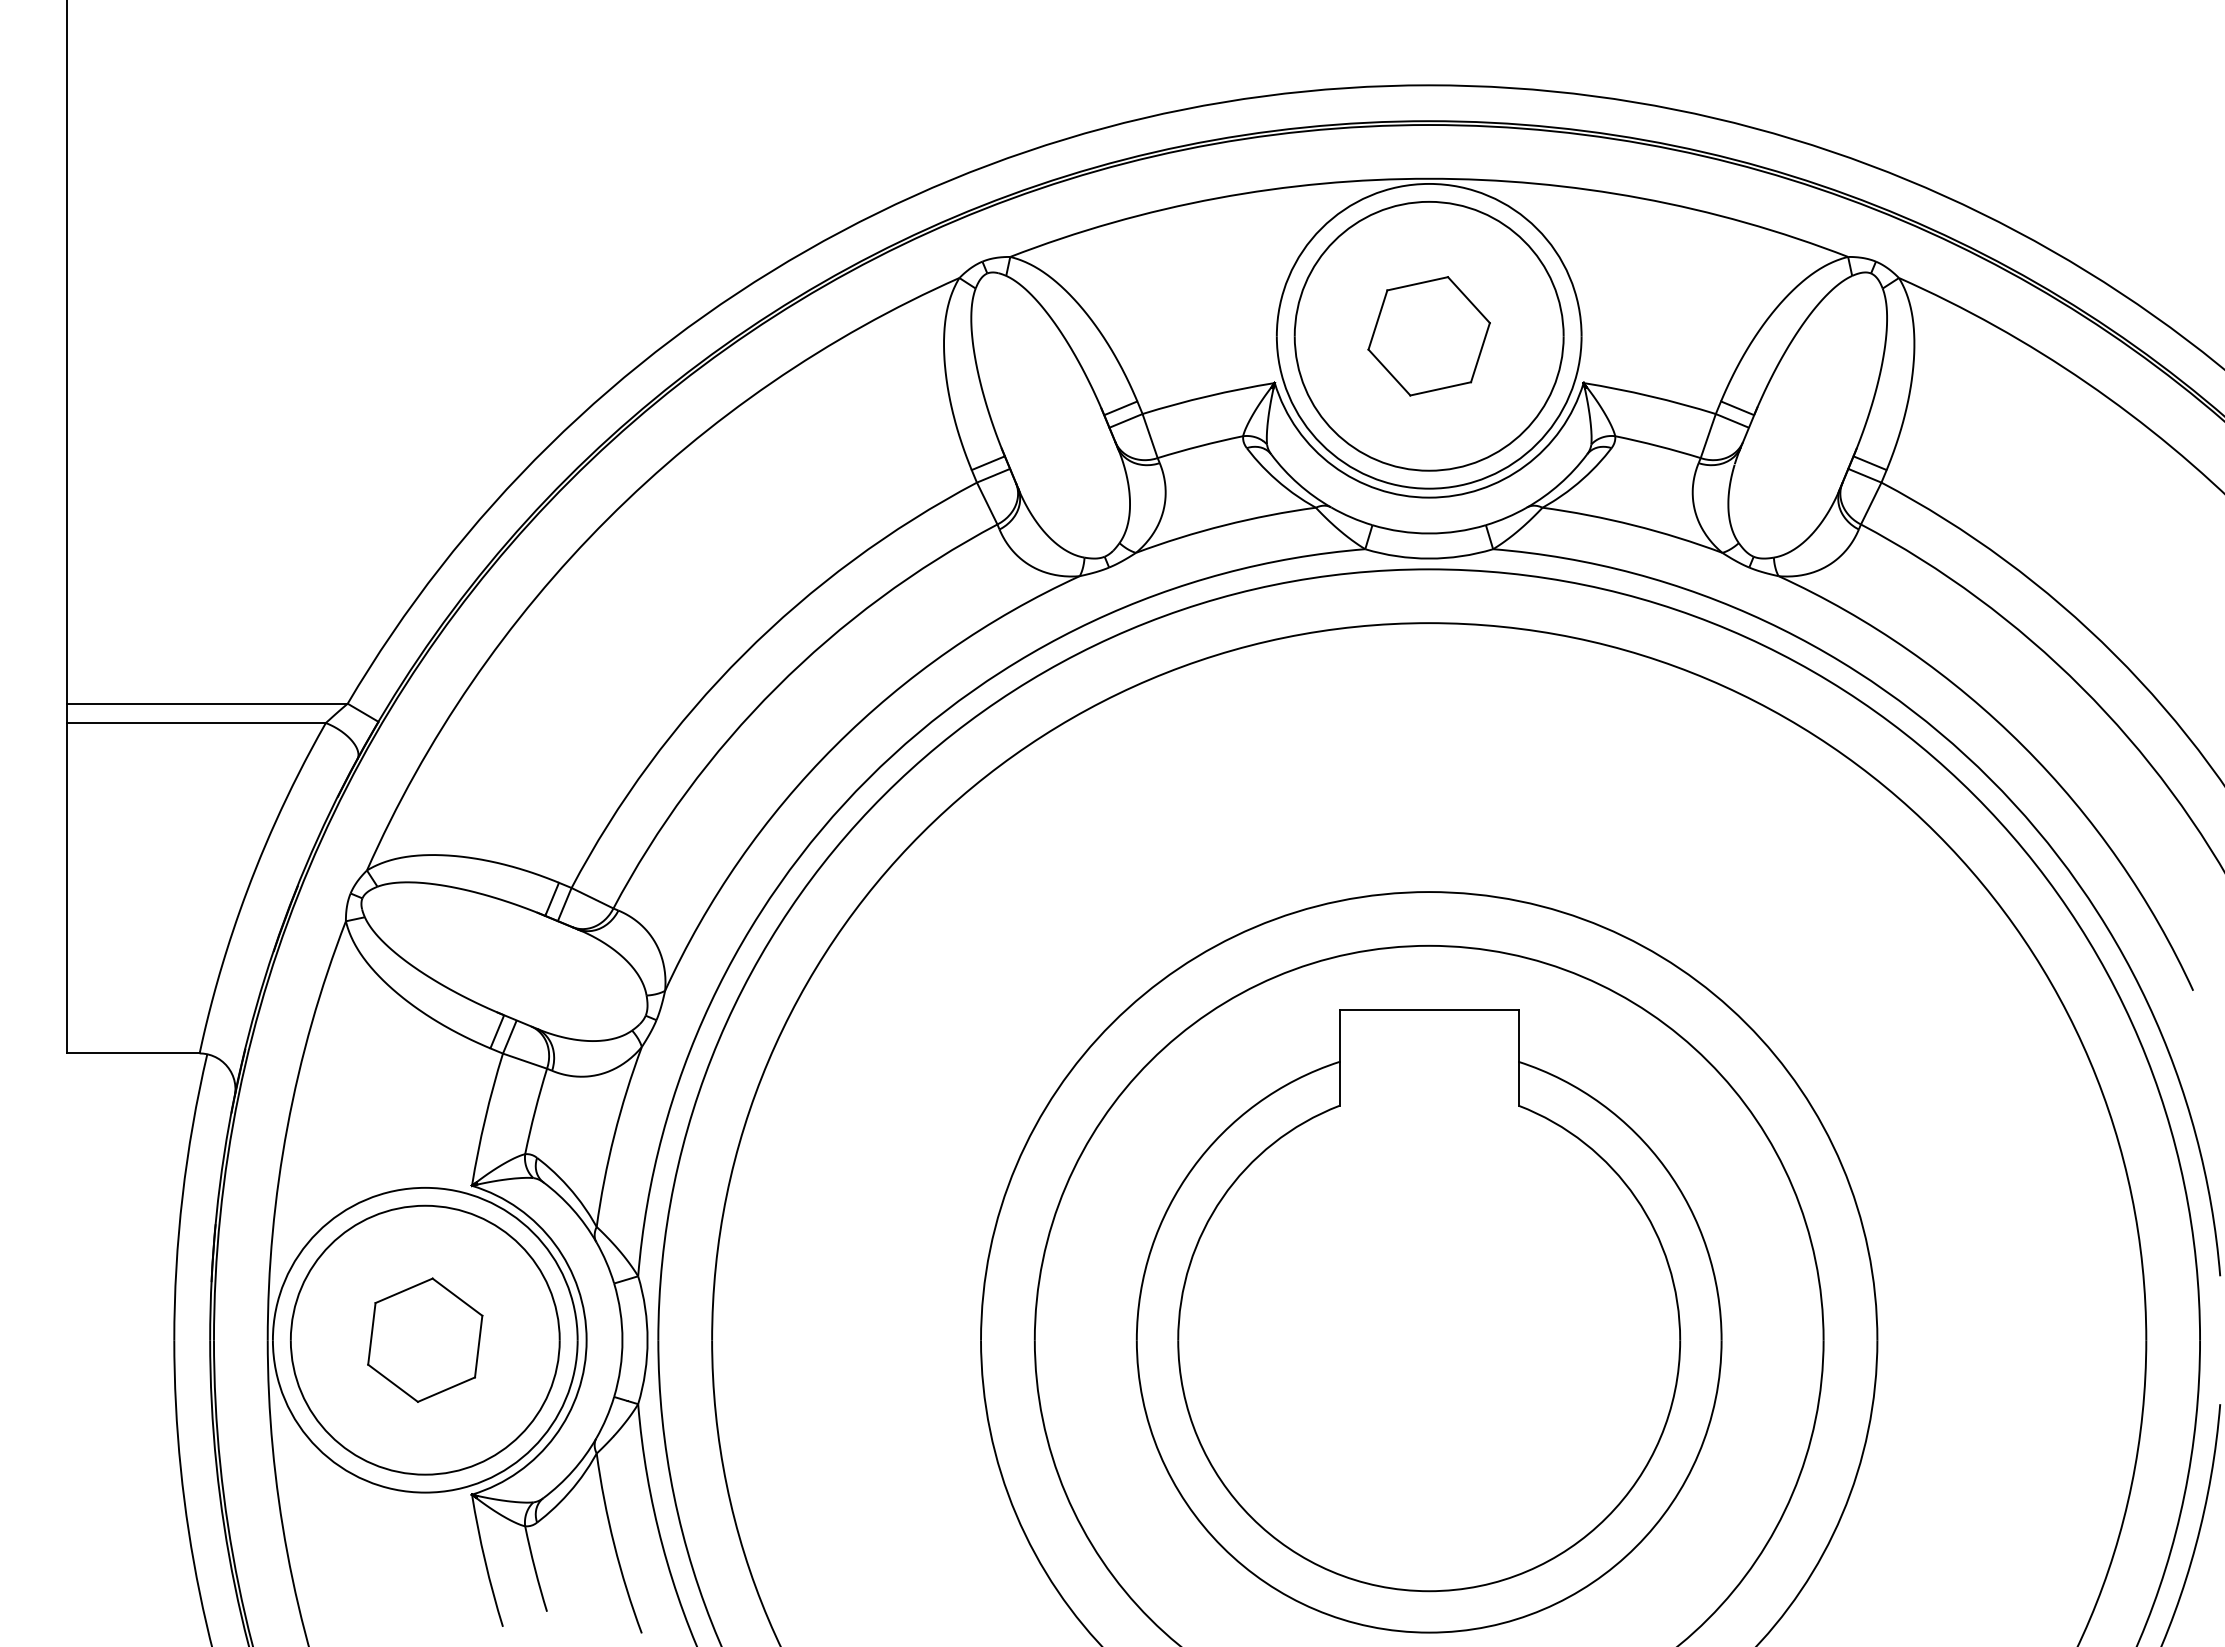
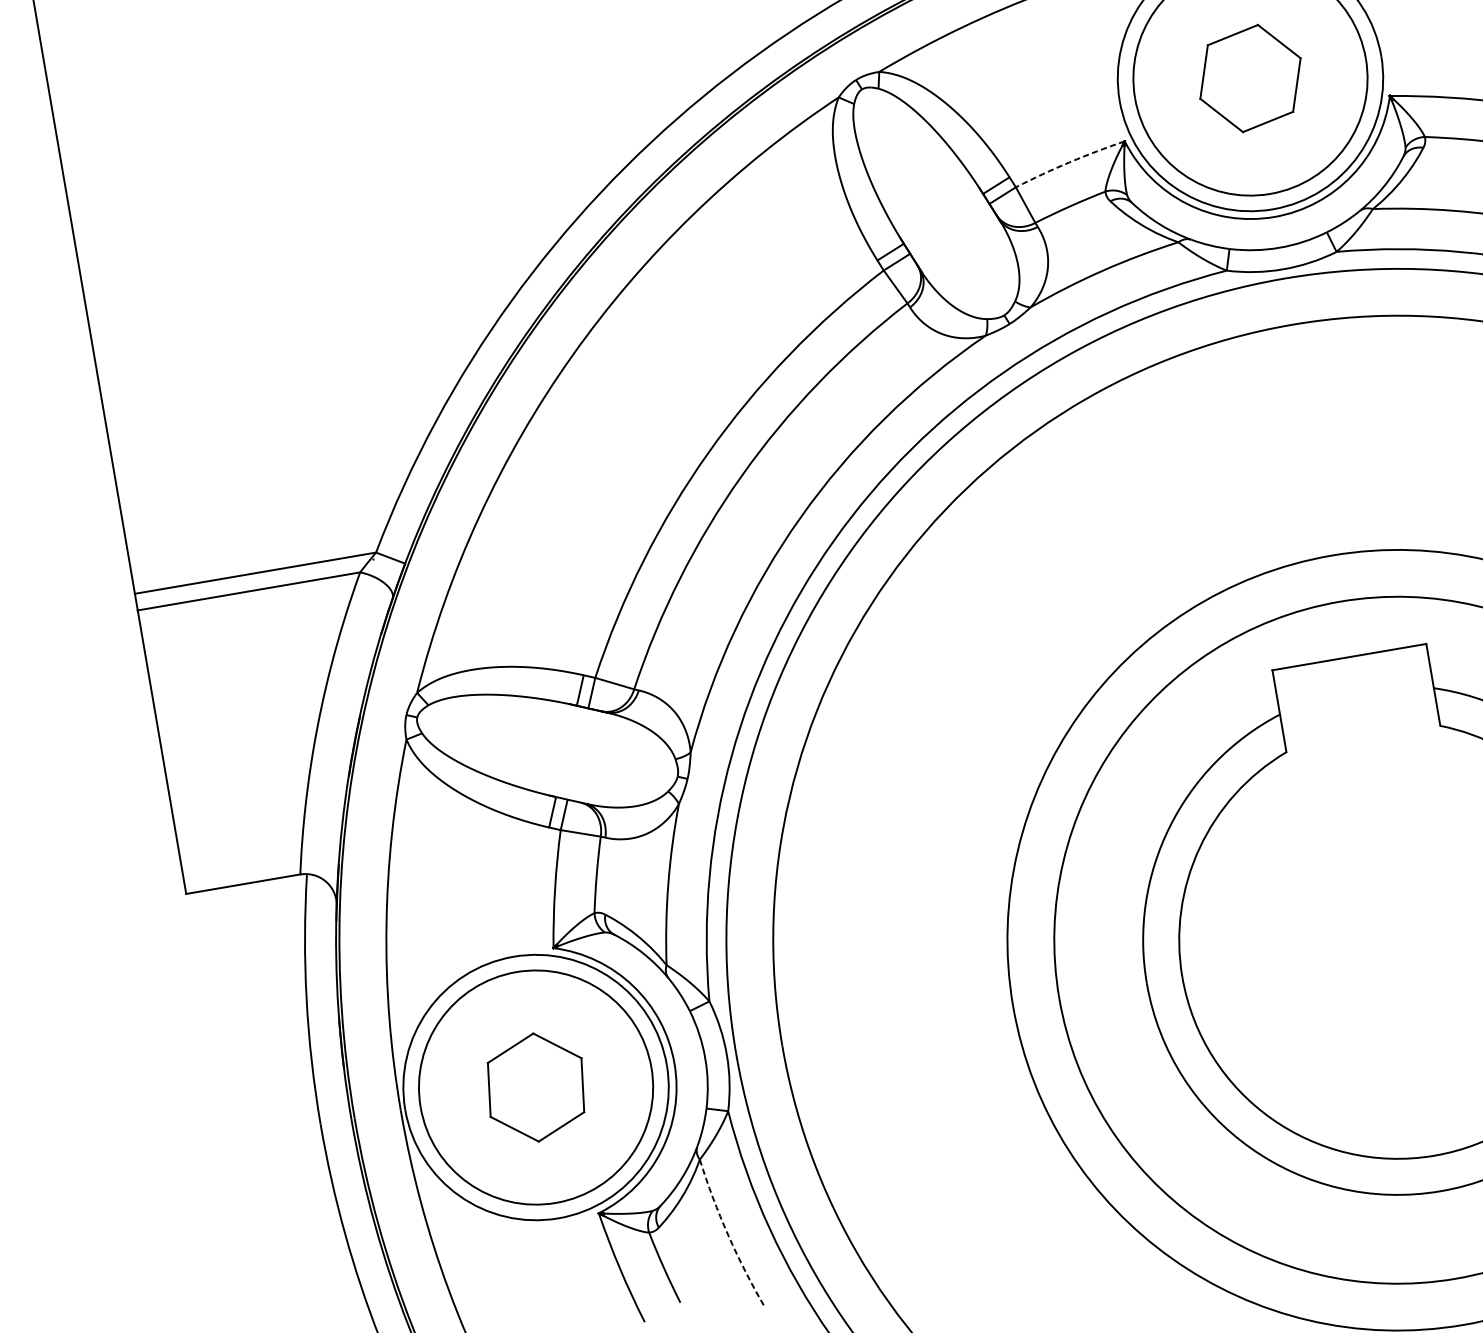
arc: (1208, 396) -> (1069, 162), solid -> dashed
arc: (614, 1544) -> (728, 1235), solid -> dashed

